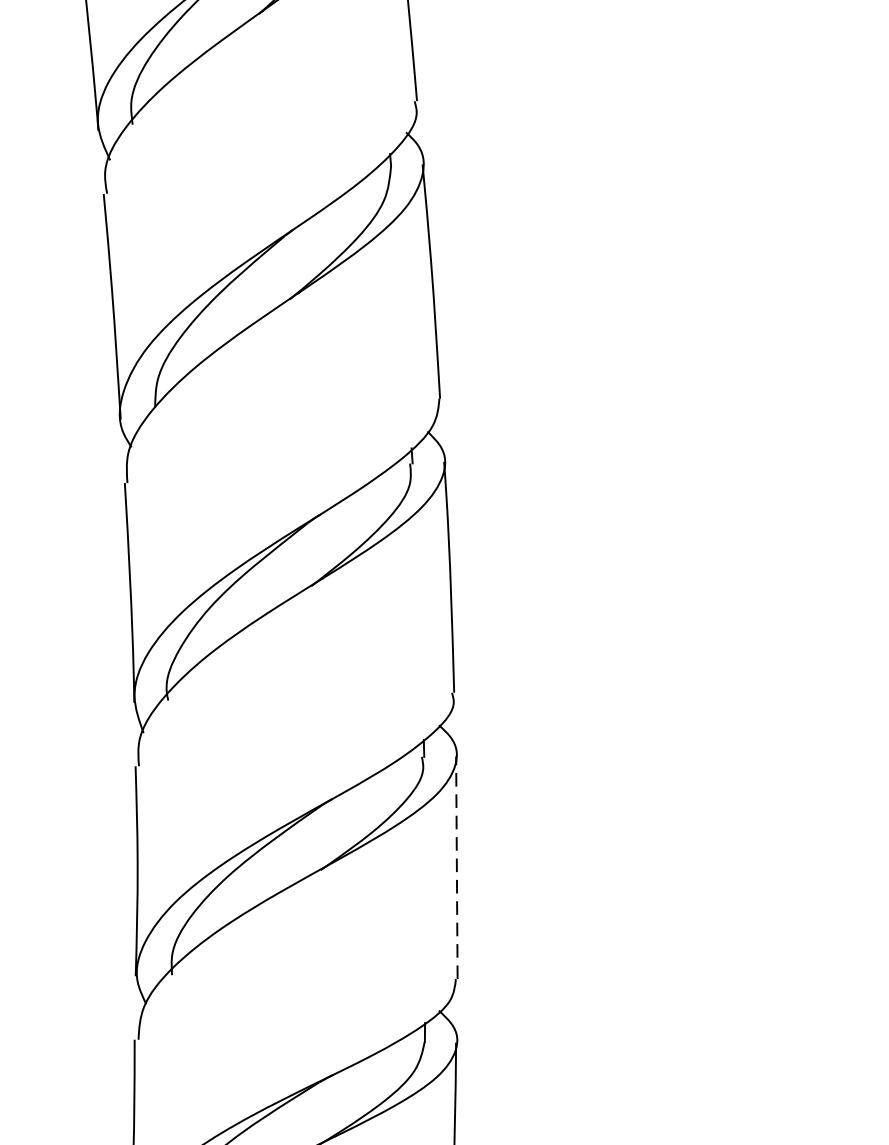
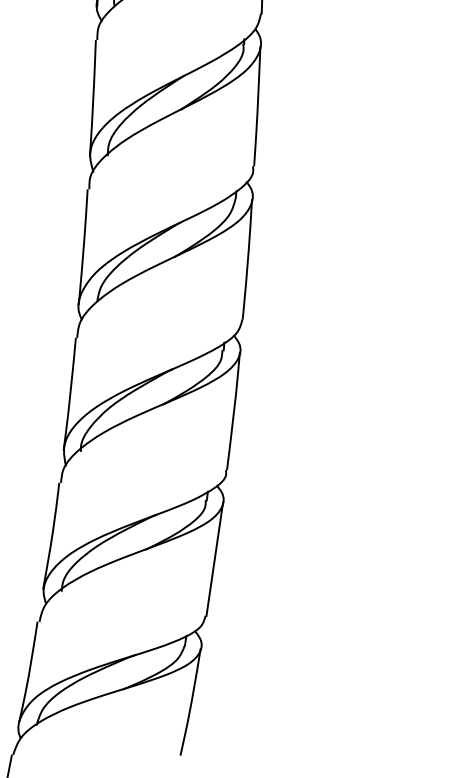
line: (456, 866) -> (214, 558), dashed -> solid

